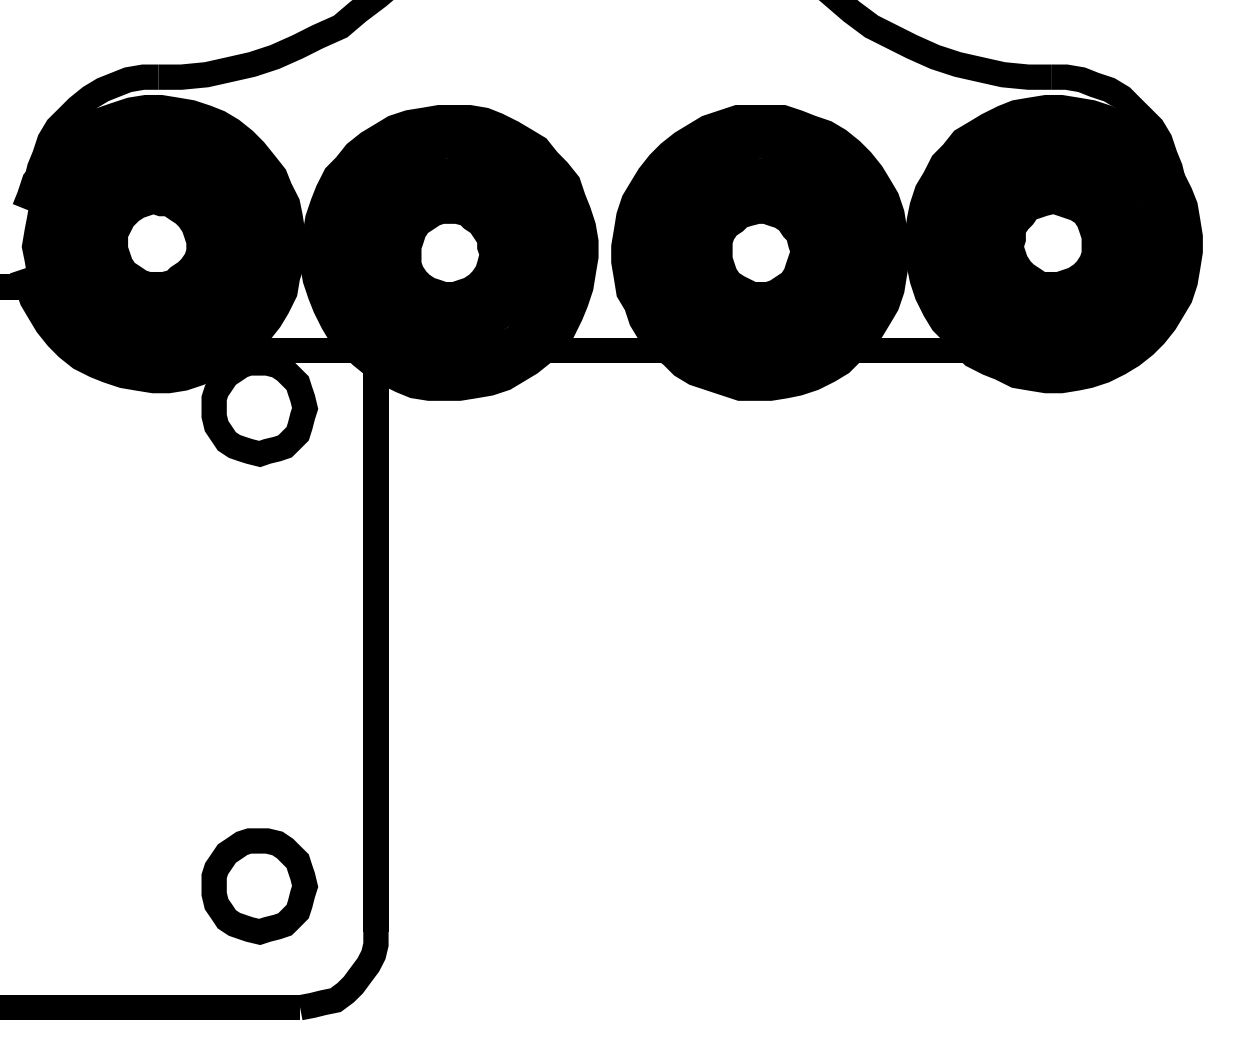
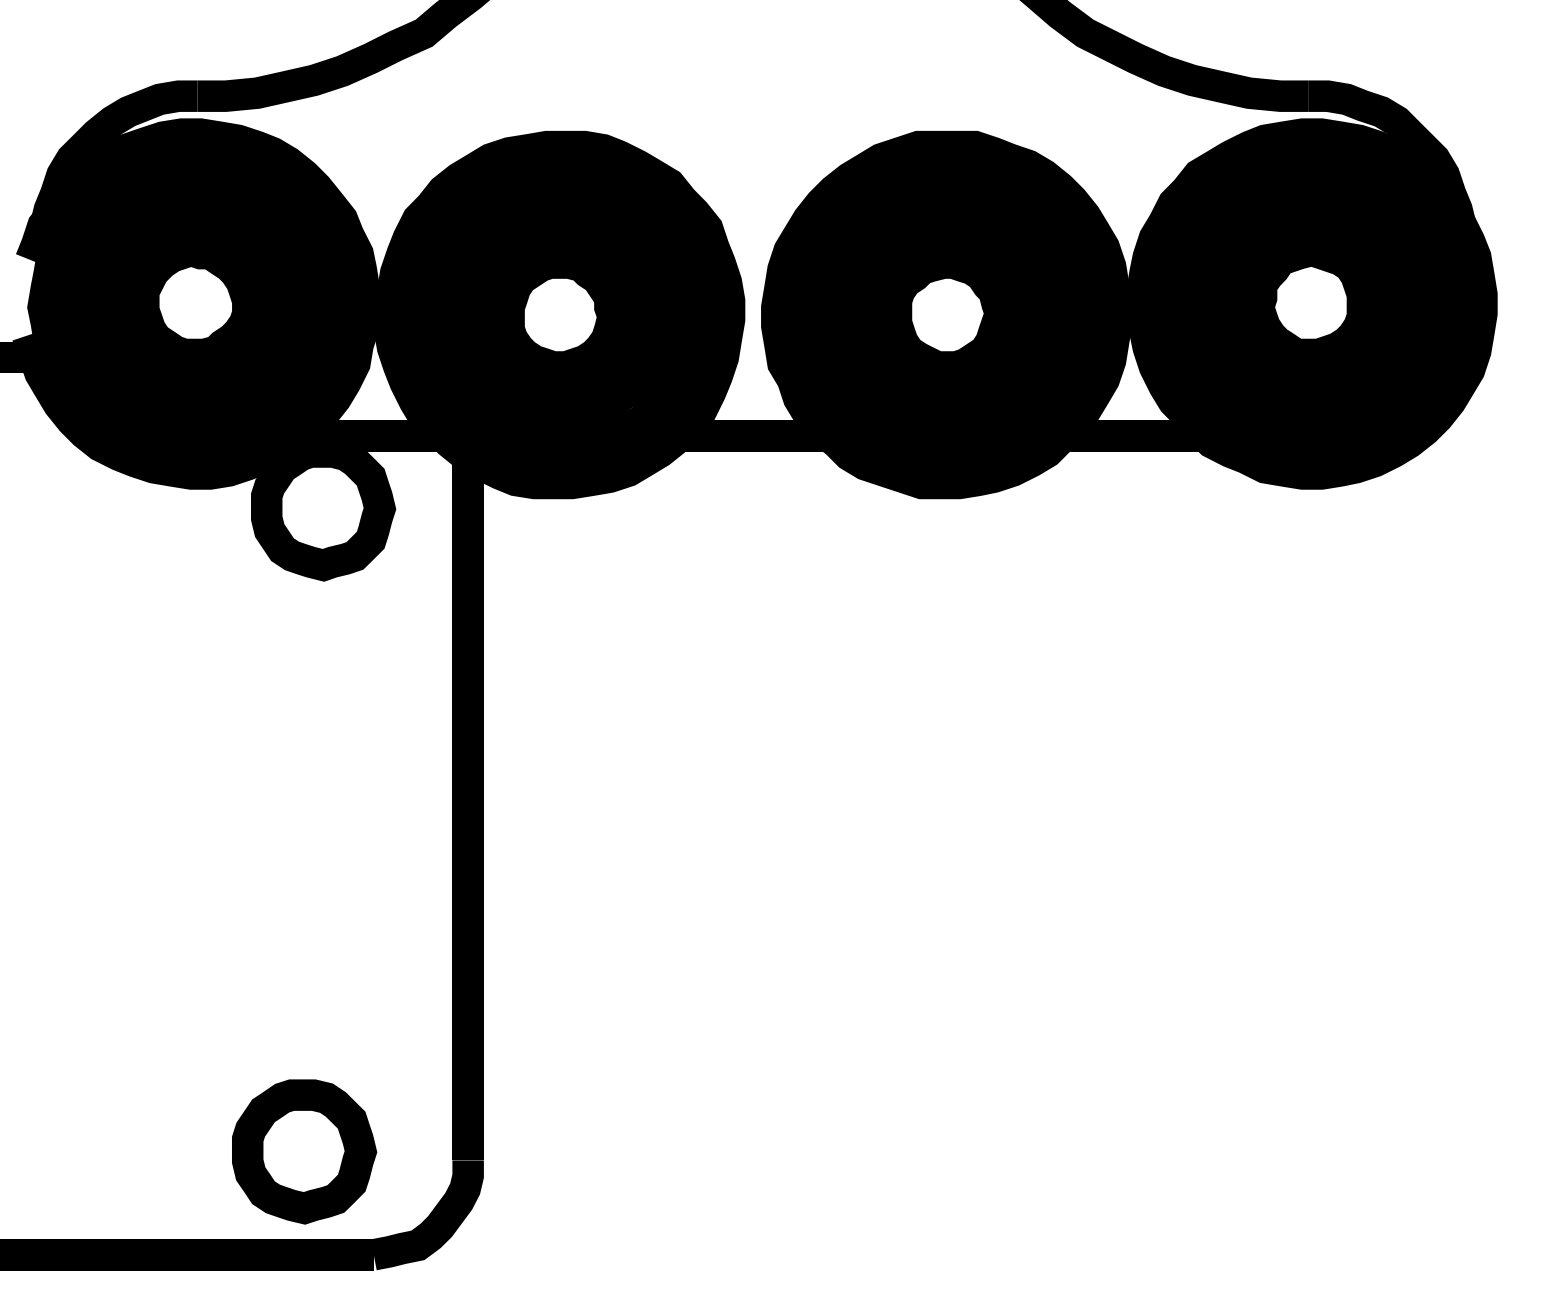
part: (259, 886) -> (304, 1151), moved

